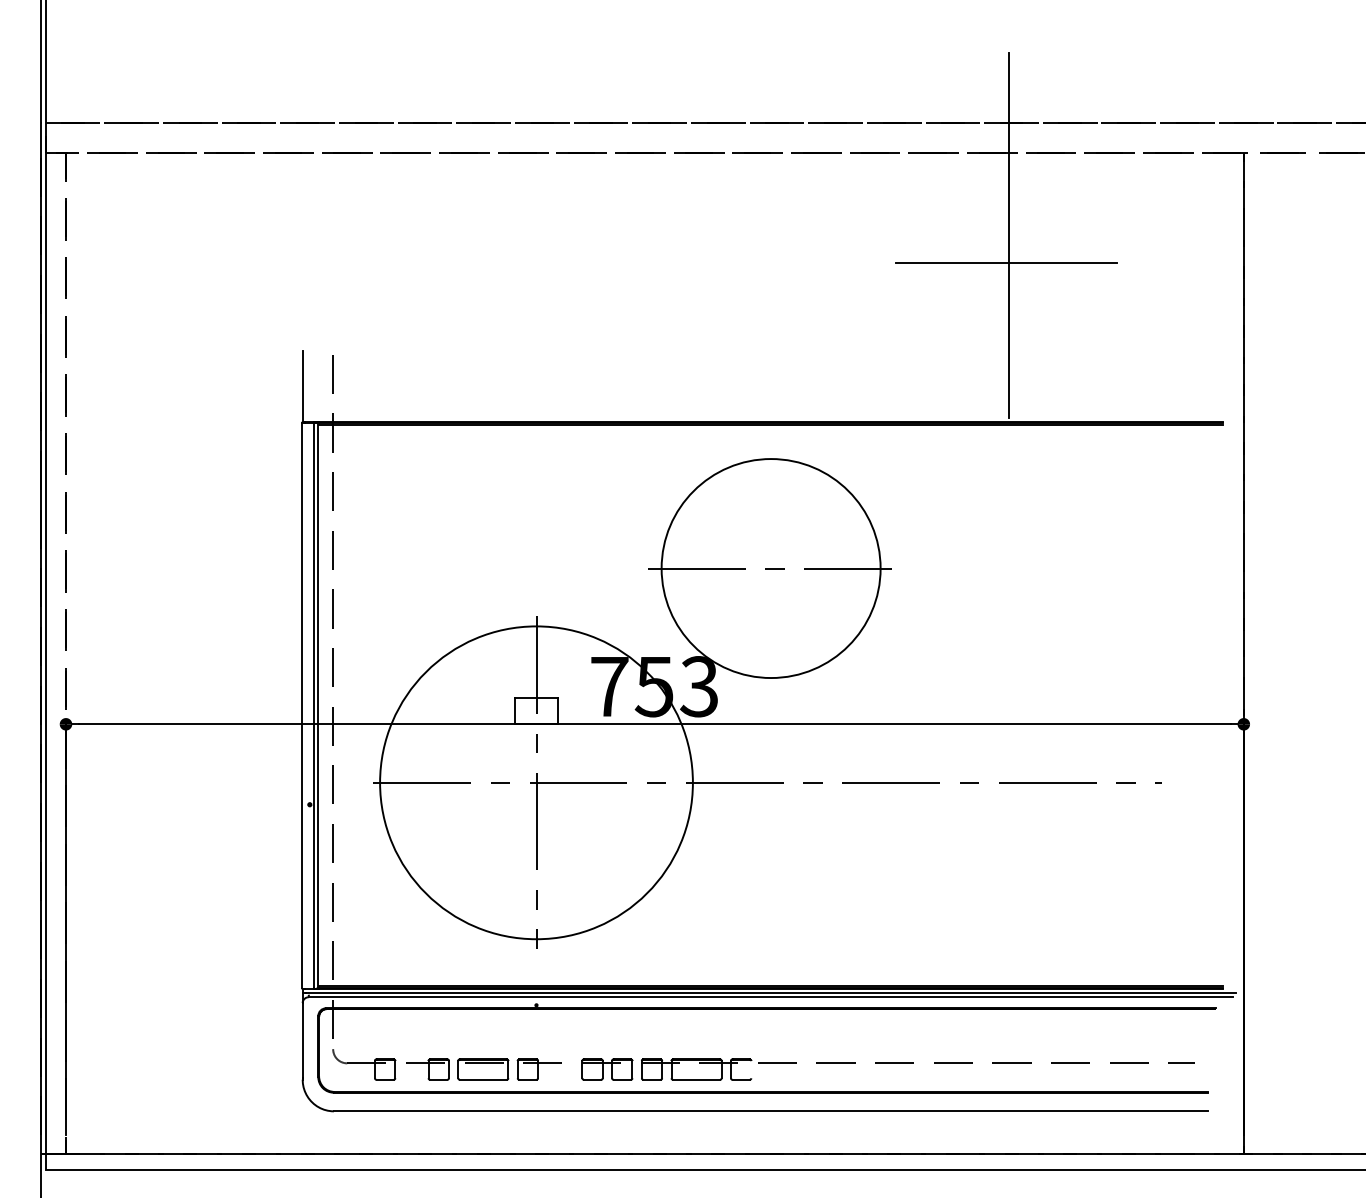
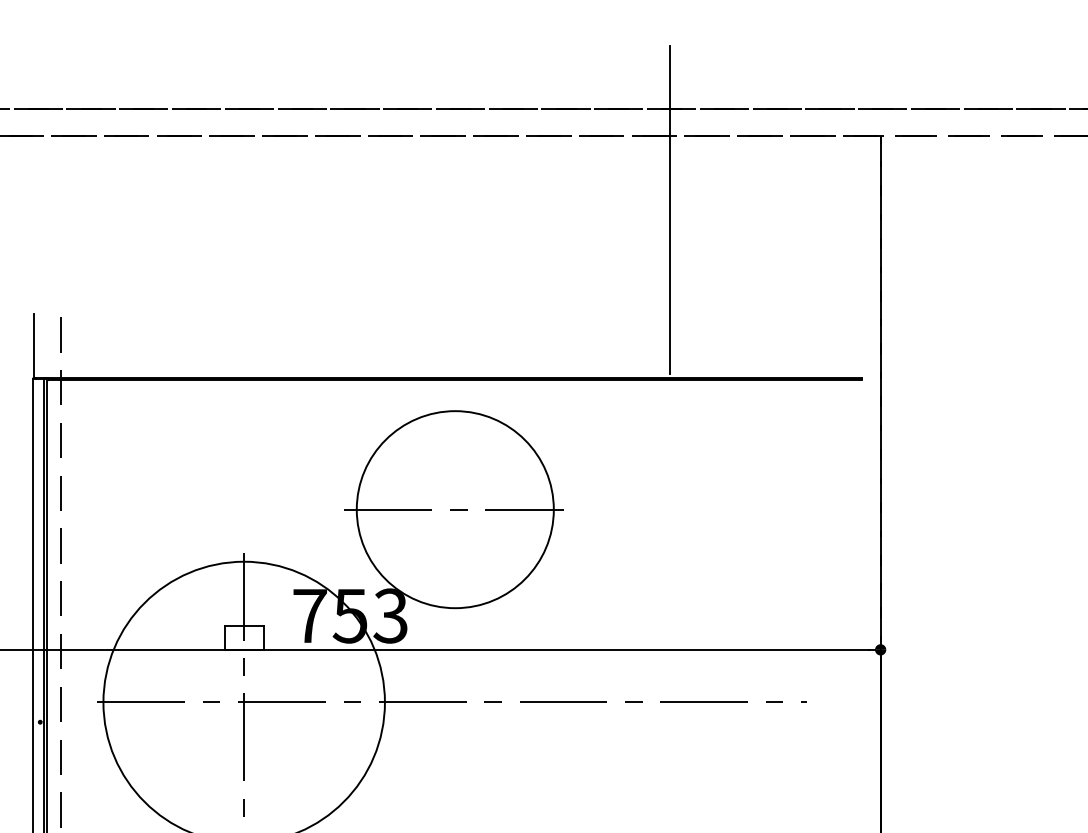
line: (1006, 262) -> (667, 234), removed

